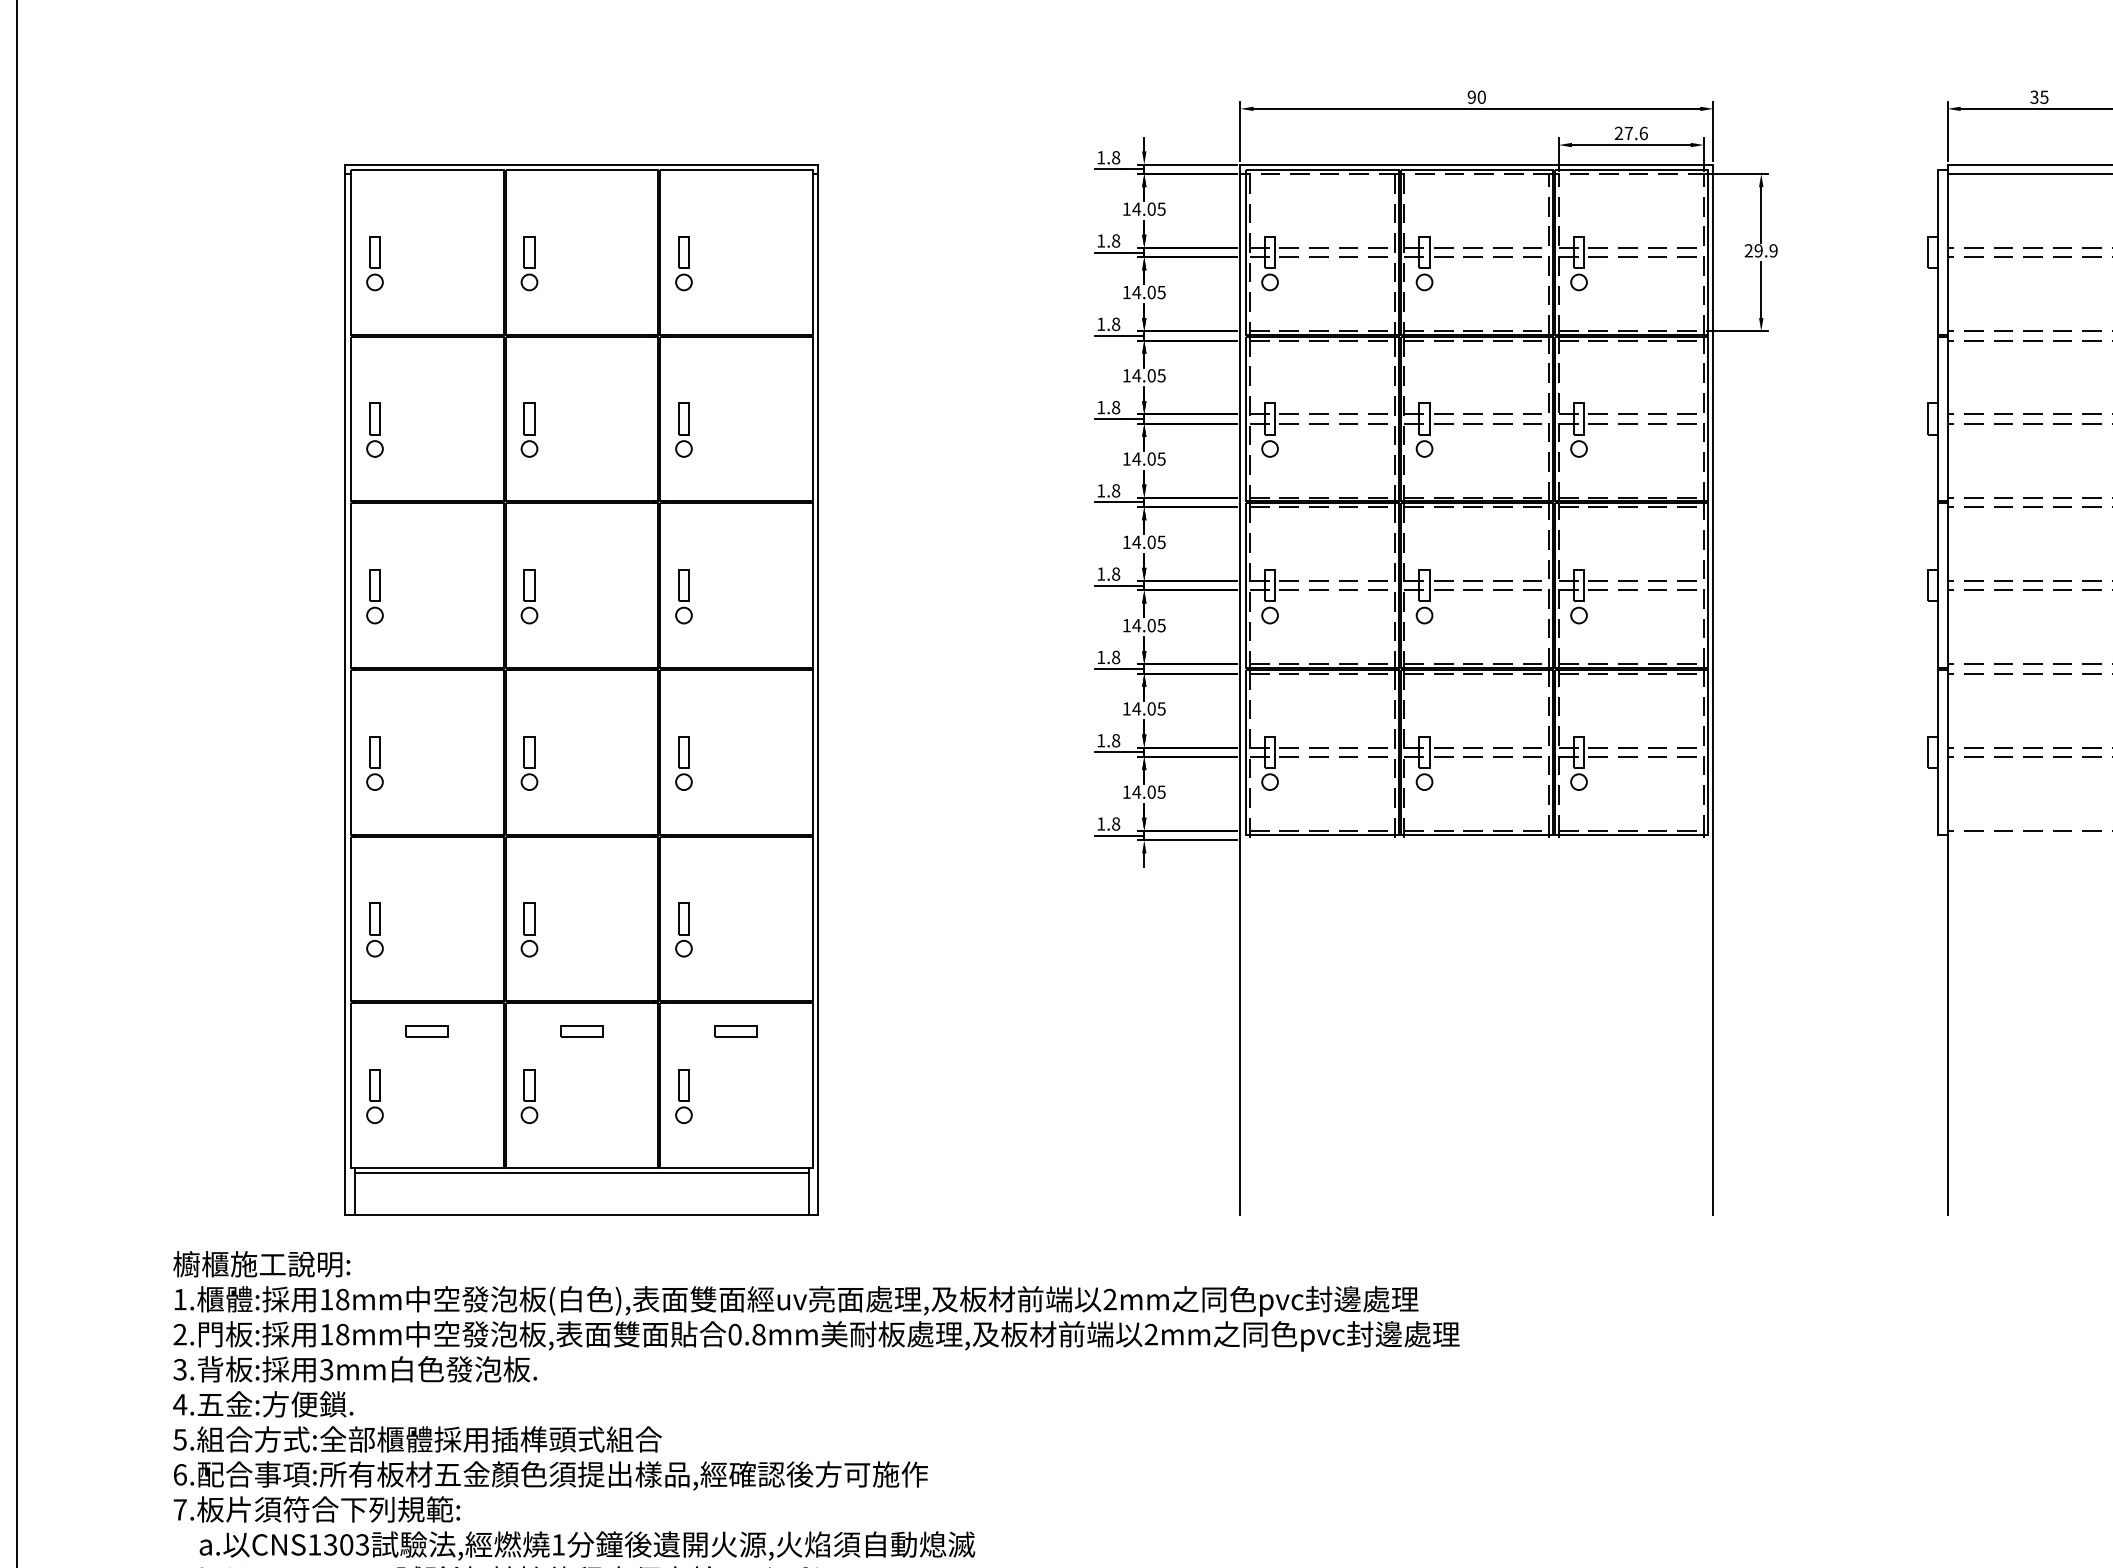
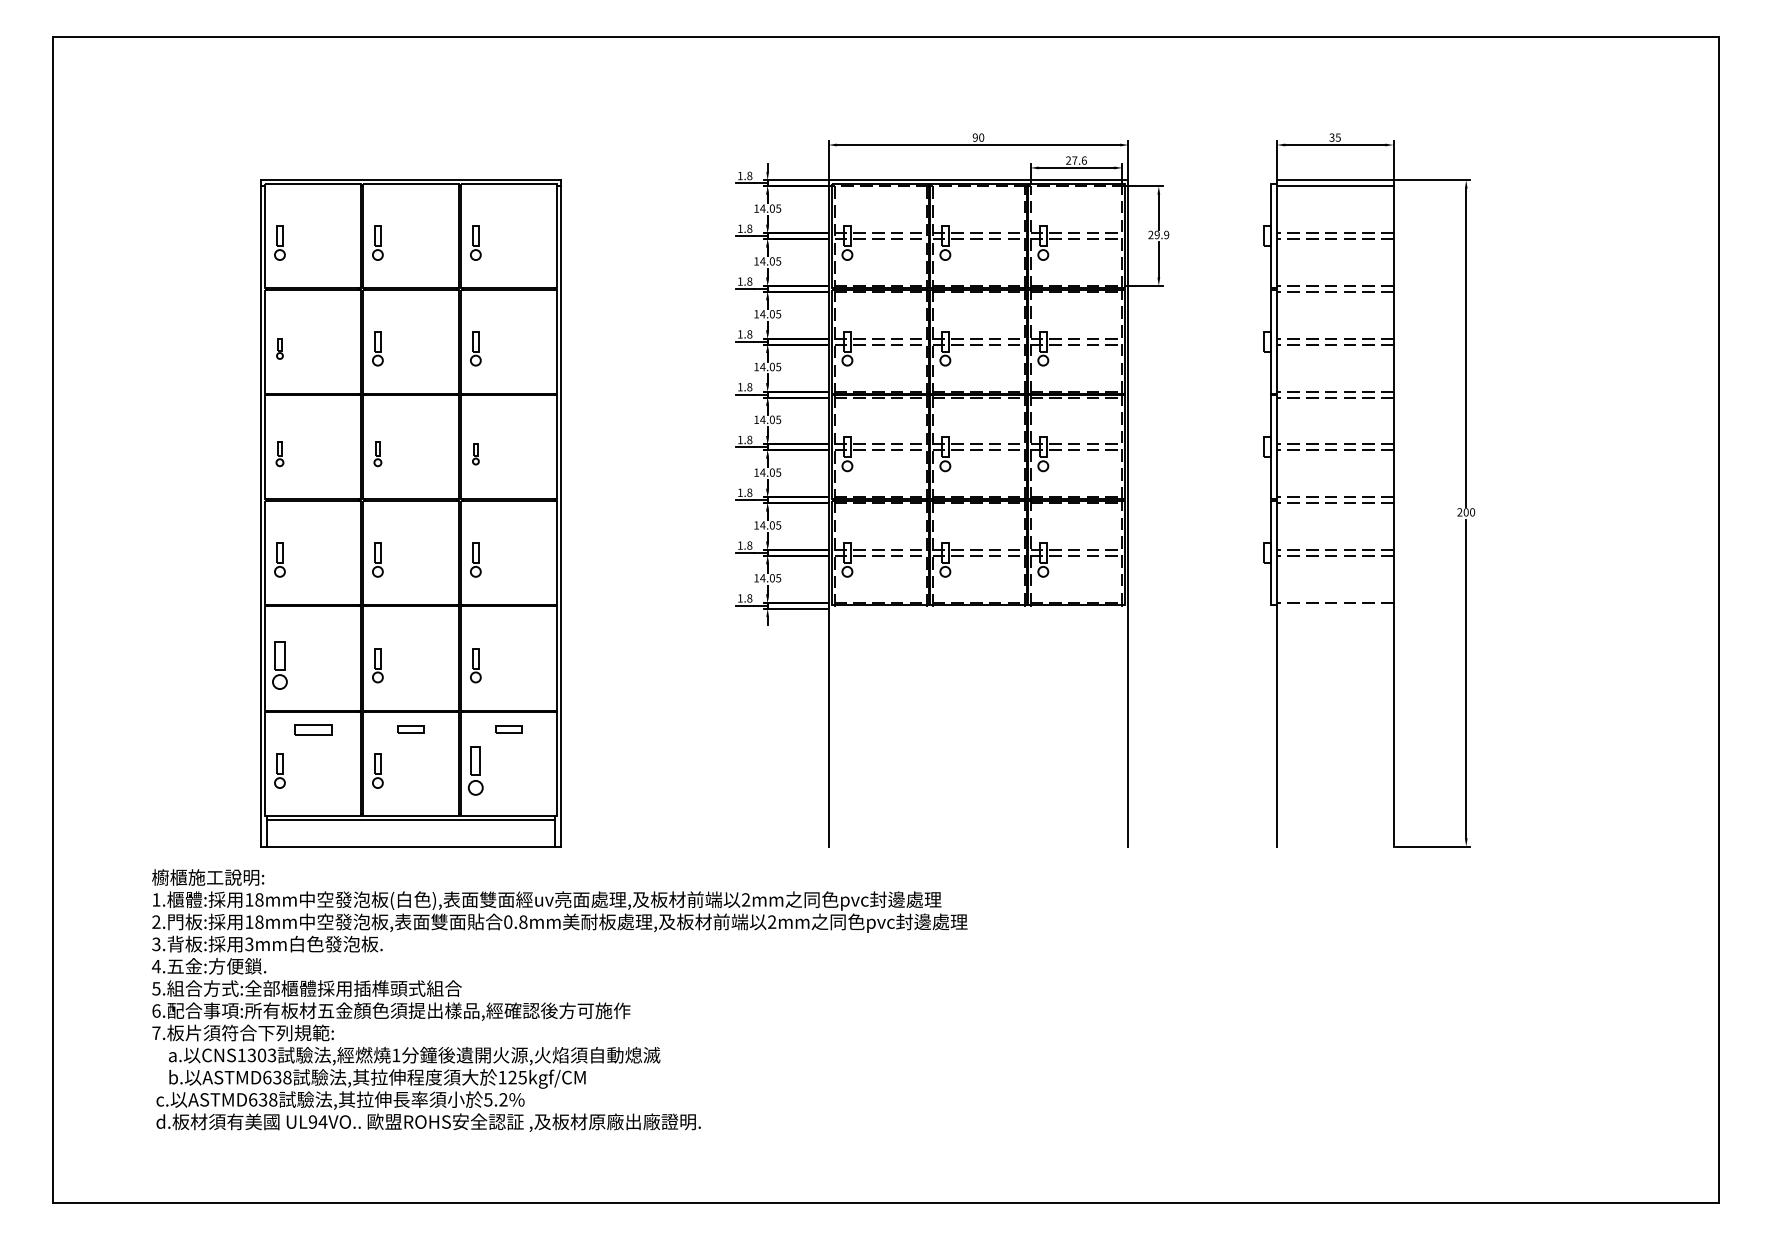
part: (374, 429) -> (279, 348), size x0.6
part: (374, 597) -> (279, 454), size x0.7
part: (528, 597) -> (377, 454), size x0.7
part: (683, 597) -> (475, 454), size x0.6
part: (374, 929) -> (279, 665), size x1.4
part: (426, 1030) -> (312, 729), size x1.4
part: (683, 1095) -> (475, 770), size x1.4

